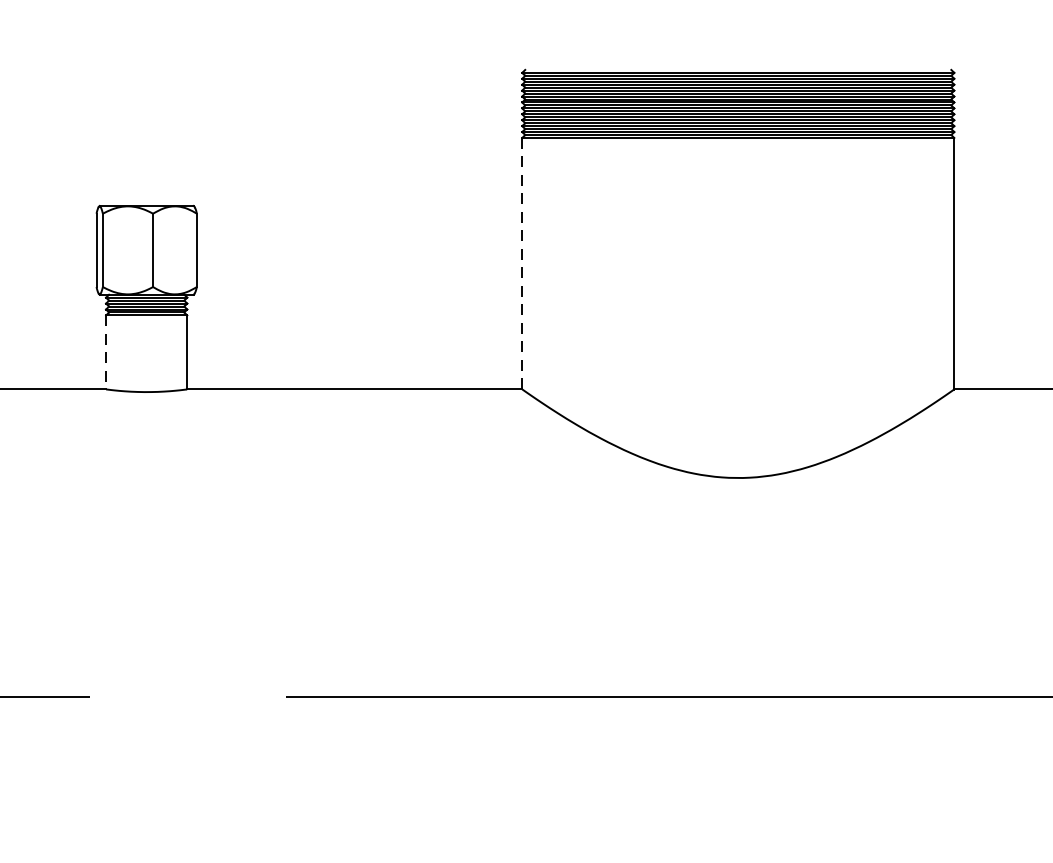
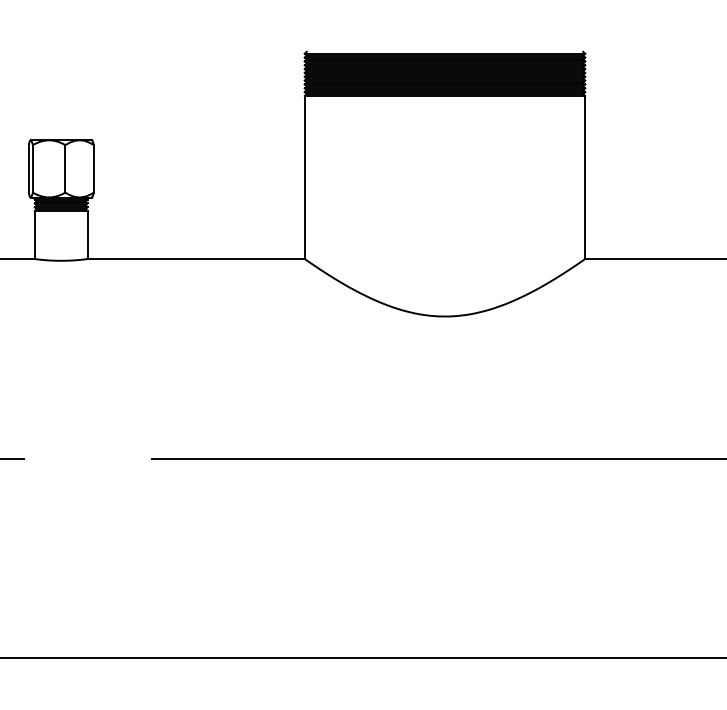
line: (521, 263) -> (304, 177), dashed -> solid
line: (105, 353) -> (34, 235), dashed -> solid

